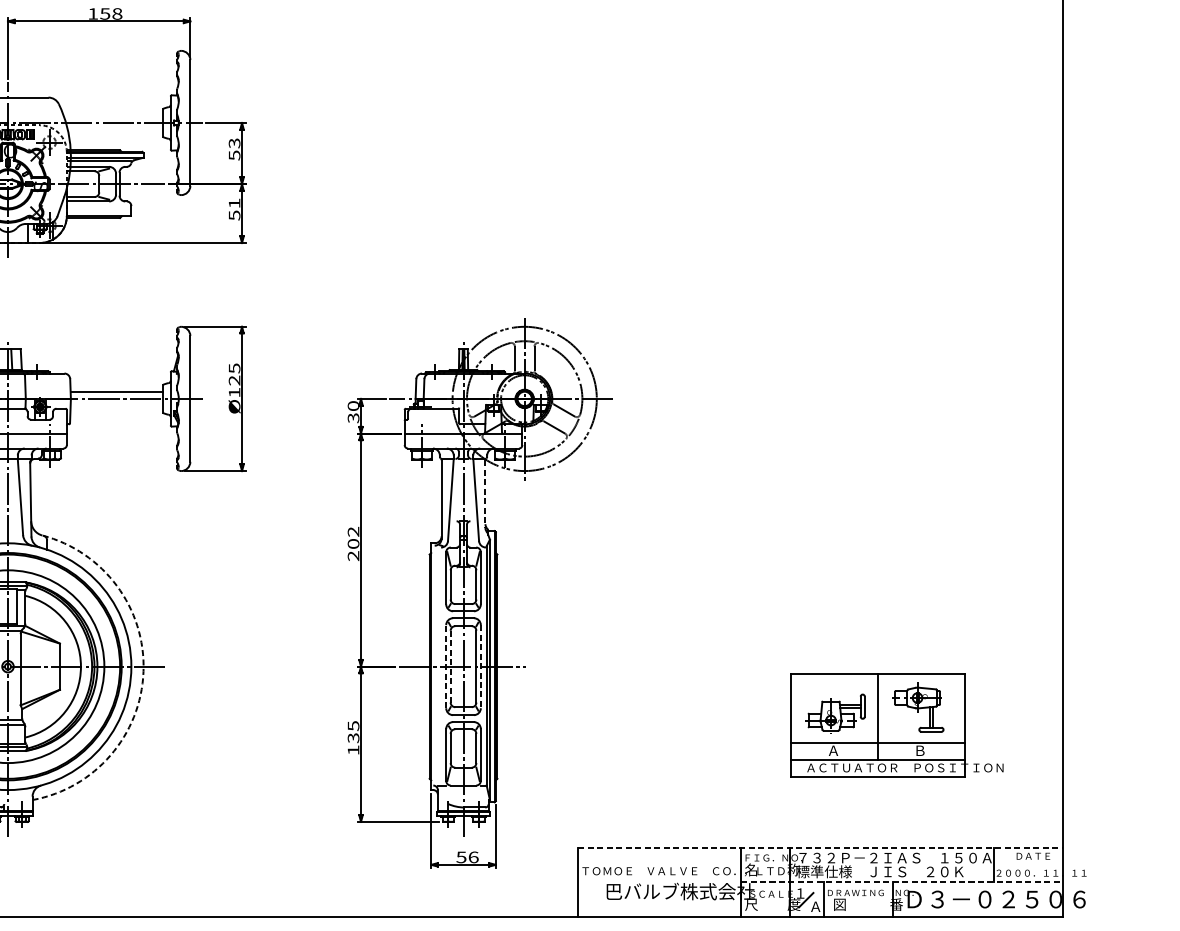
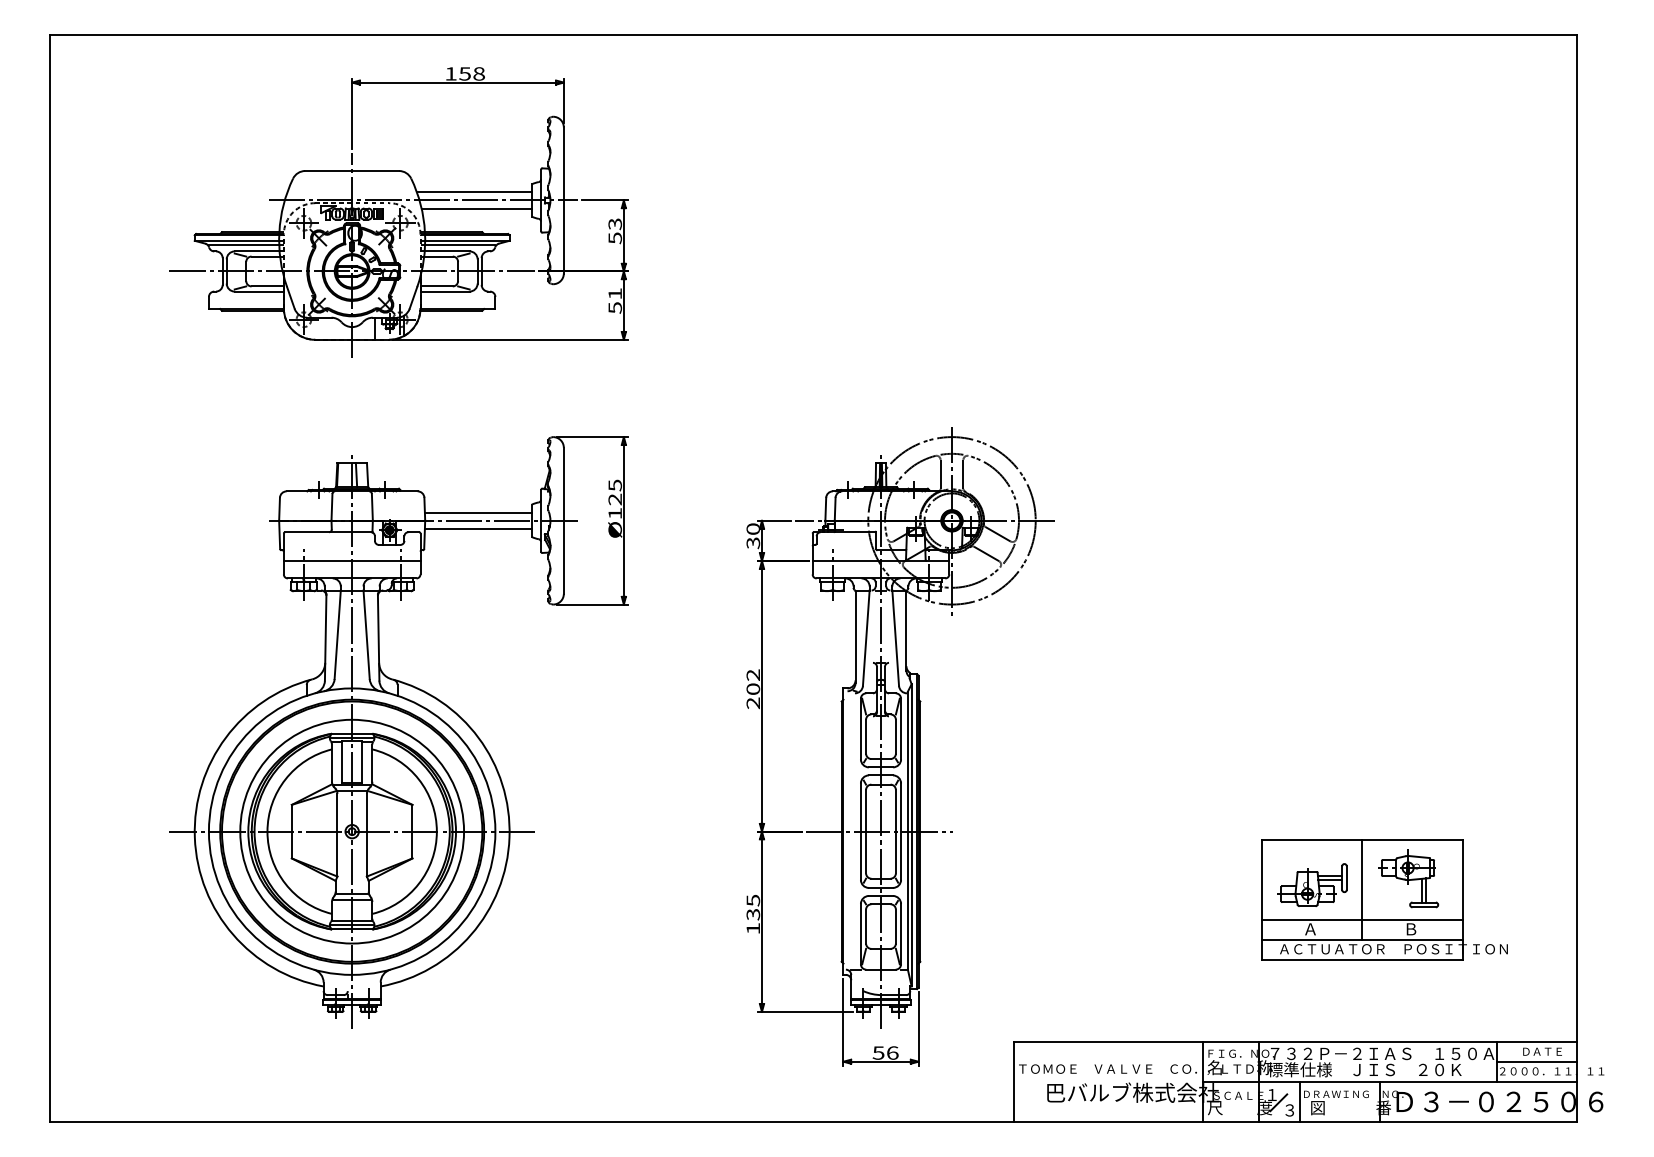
line: (112, 116) -> (473, 192), added
line: (115, 129) -> (476, 208), added
line: (115, 405) -> (477, 528), added
line: (485, 494) -> (906, 631), dashed -> solid
line: (445, 666) -> (860, 831), dashed -> solid
line: (451, 666) -> (866, 831), dashed -> solid
line: (481, 667) -> (901, 832), dashed -> solid
arc: (143, 671) -> (509, 837), dashed -> solid
line: (821, 847) -> (1296, 1041), dashed -> solid
line: (1028, 864) -> (1536, 1061), added
line: (902, 881) -> (1390, 1081), dashed -> solid
text: (815, 906) -> (1289, 1110), Ａ -> ３

